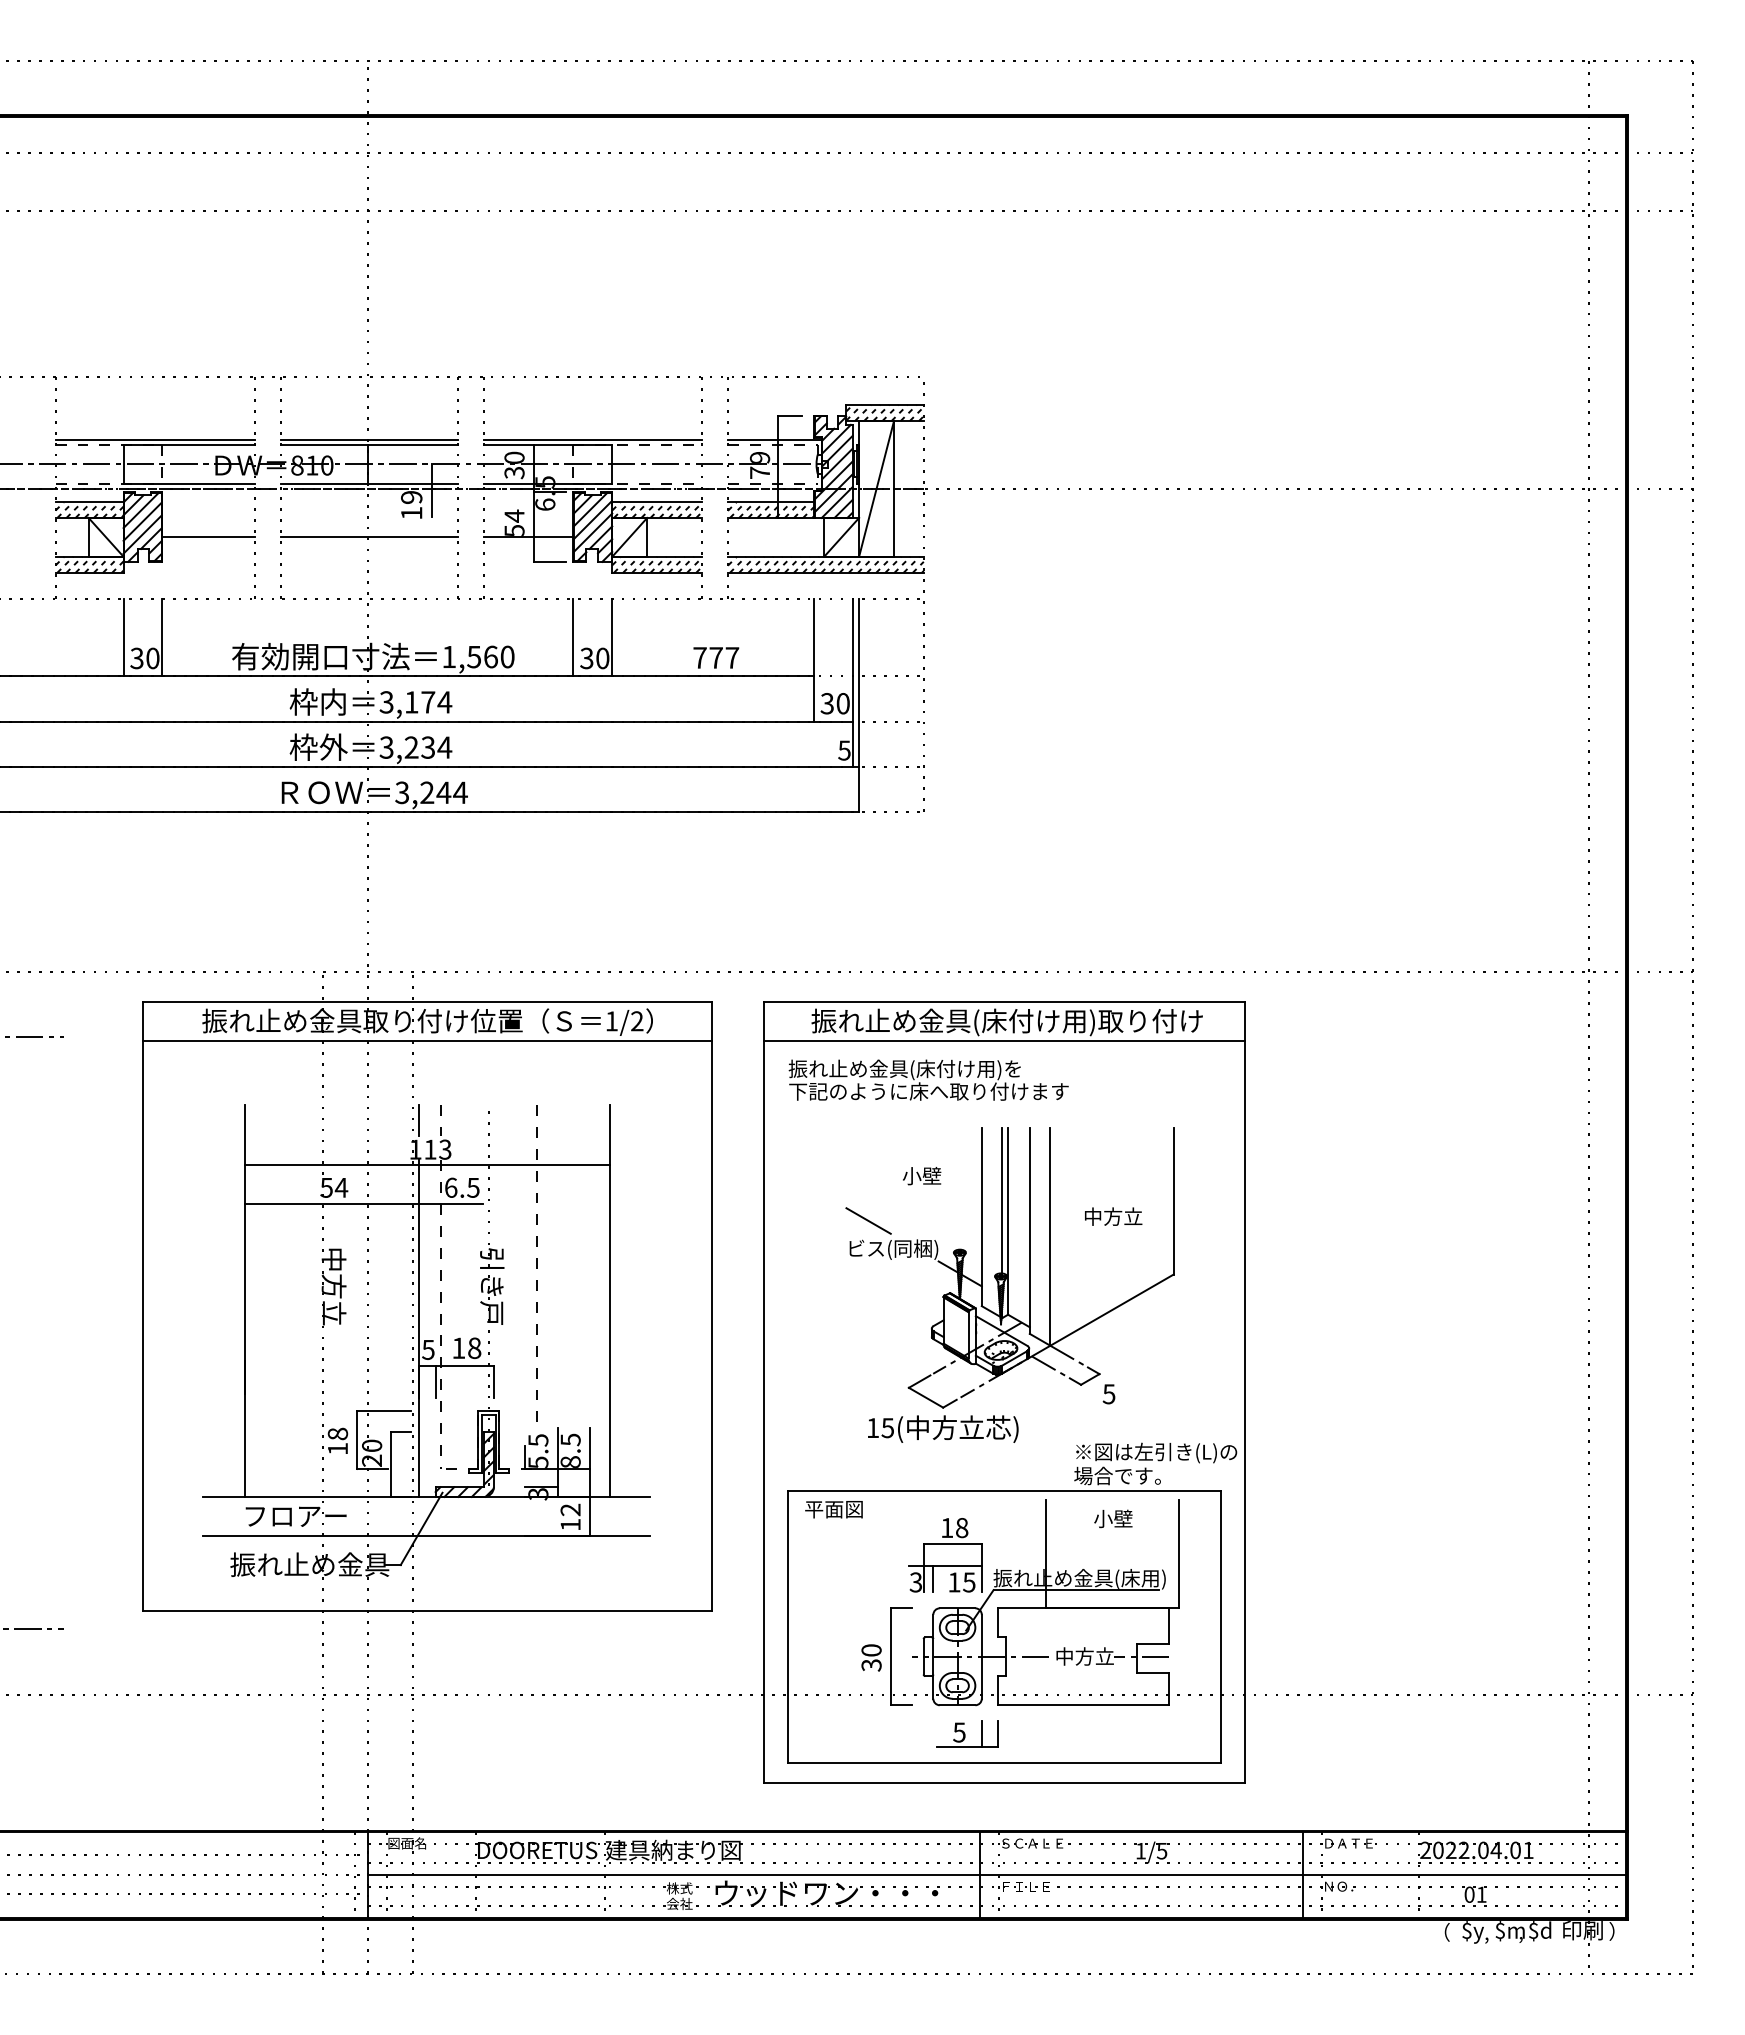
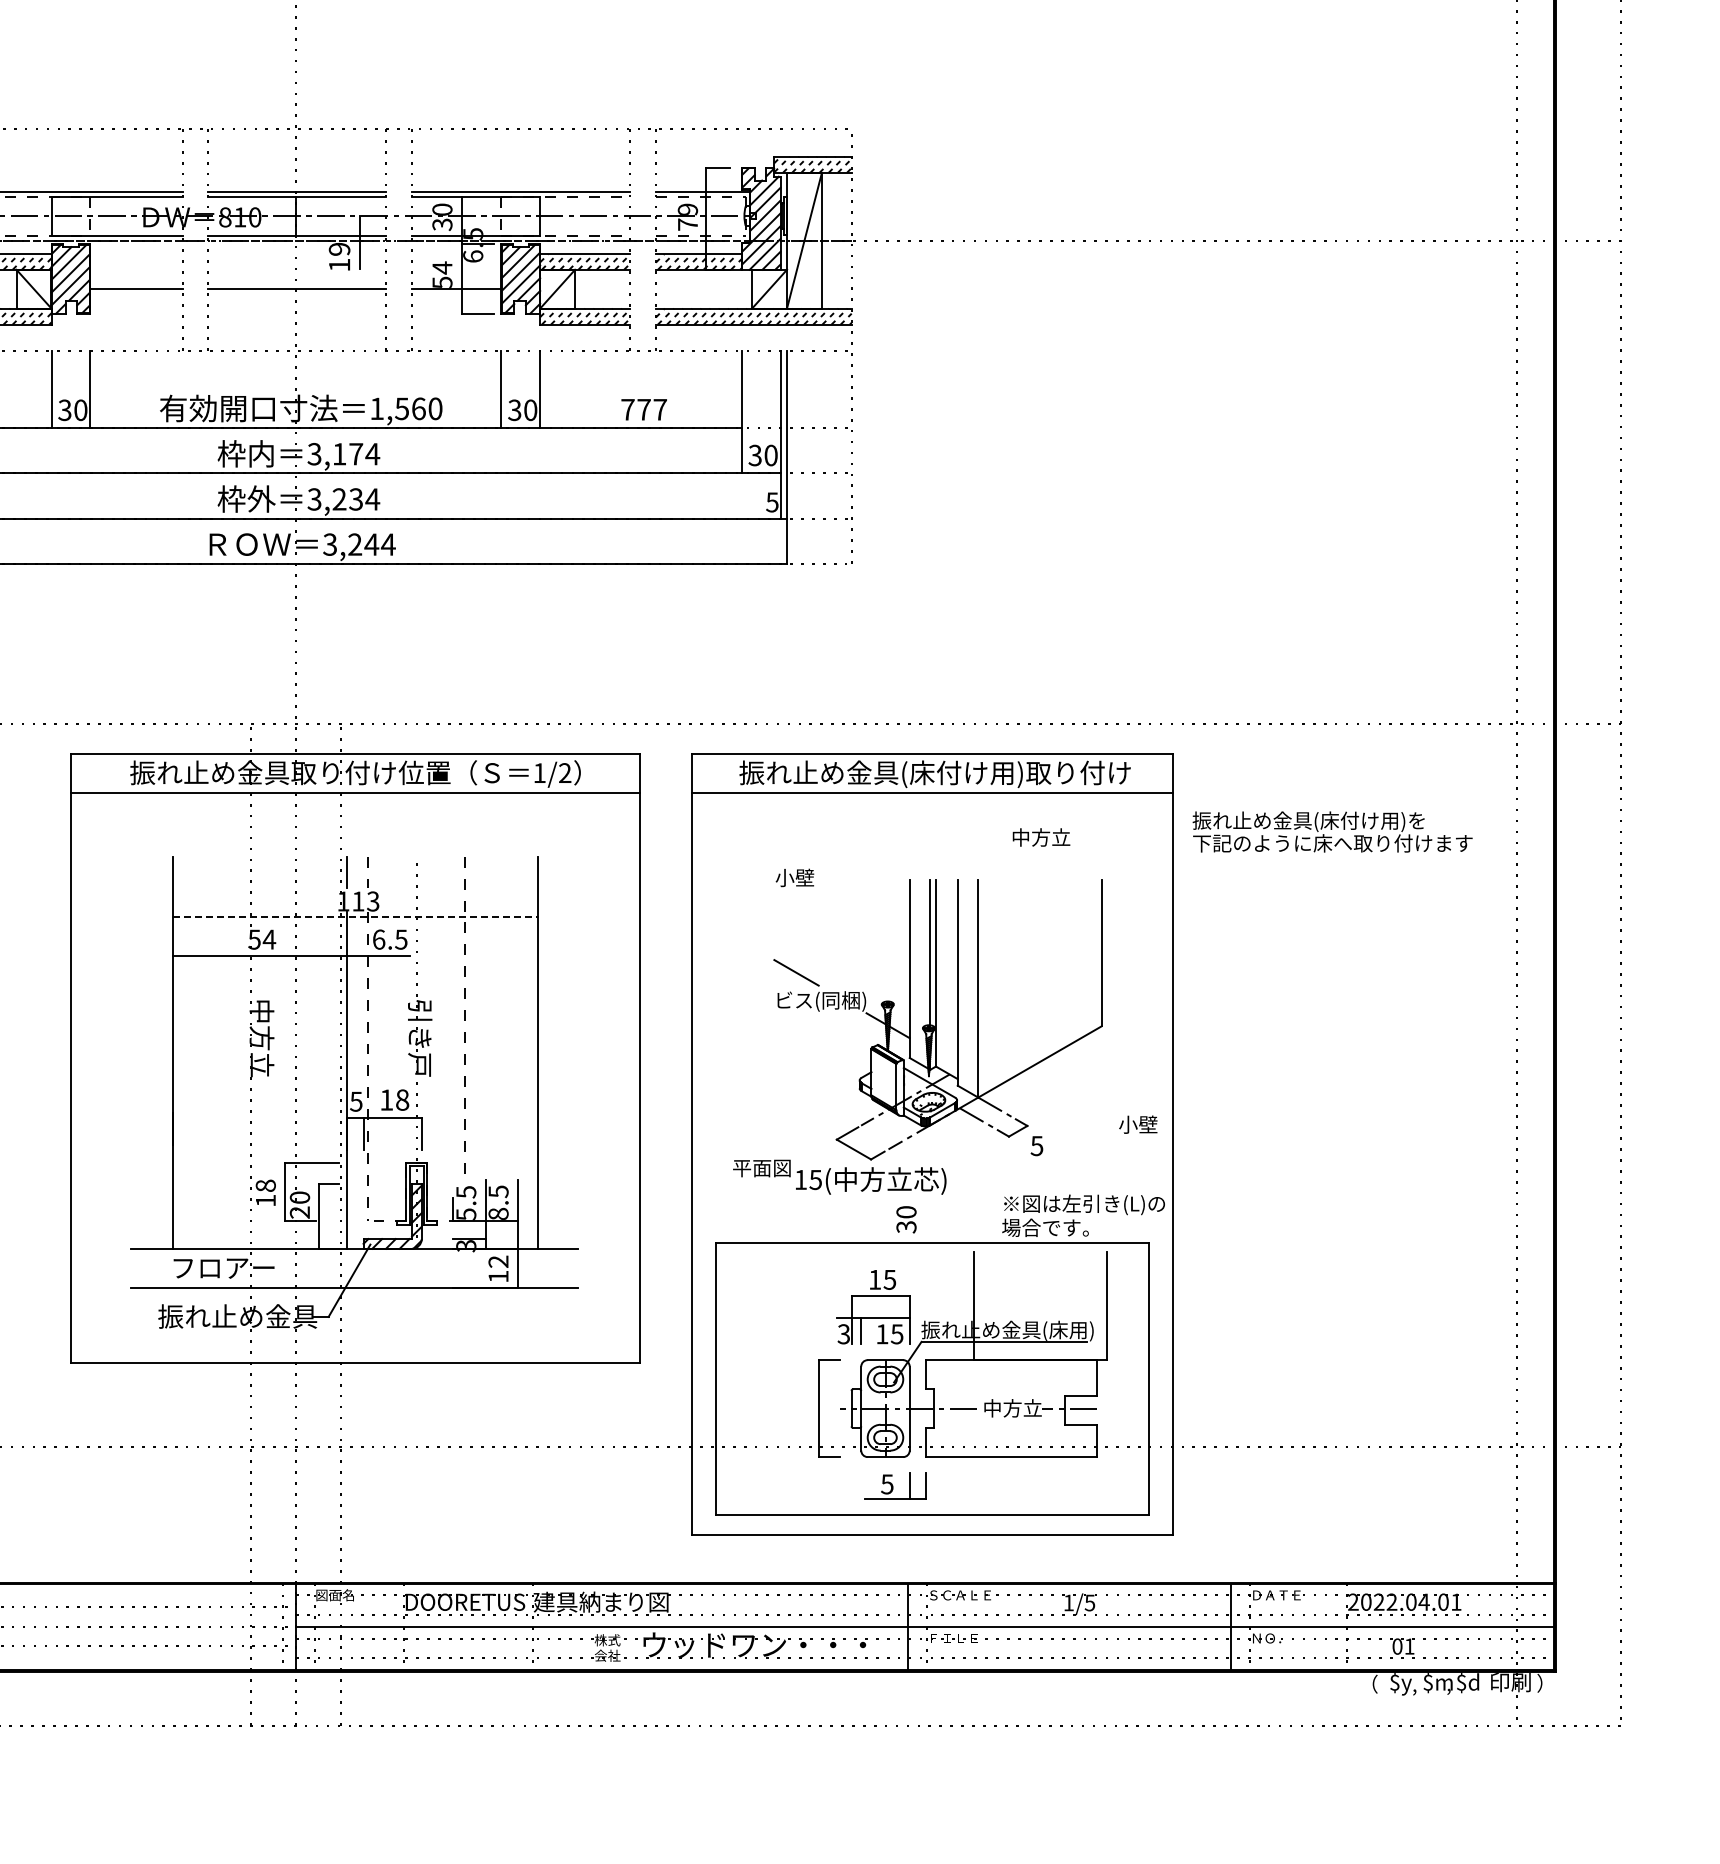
text: (928, 1079) -> (1332, 831), moved
line: (427, 1165) -> (355, 917), solid -> dashed
text: (922, 1176) -> (795, 878), moved
text: (1113, 1216) -> (1041, 837), moved
text: (833, 1509) -> (761, 1168), moved
text: (1113, 1518) -> (1138, 1124), moved
text: (961, 1528) -> (889, 1280), 18 -> 15
text: (871, 1657) -> (906, 1219), moved

